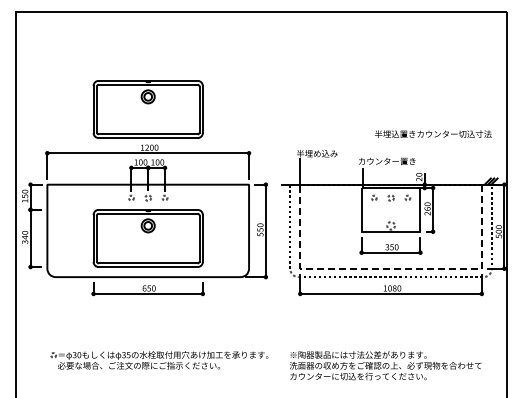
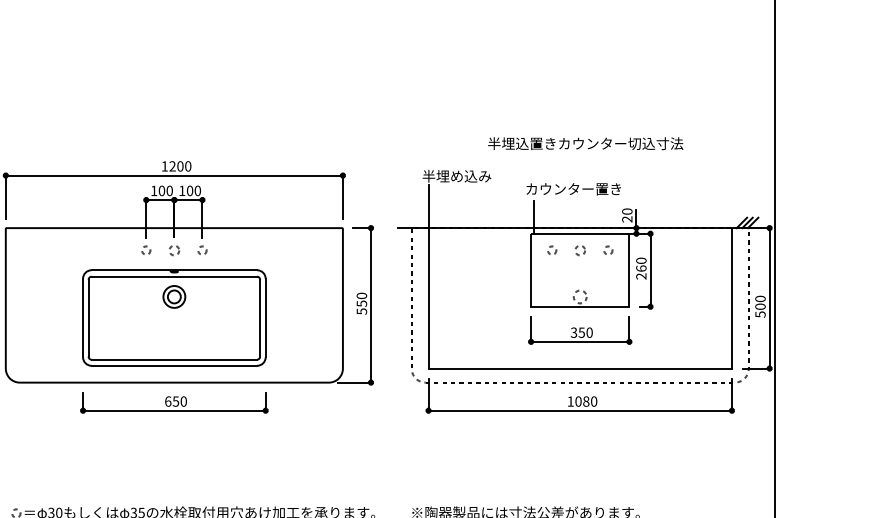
part: (147, 109) -> (173, 102), removed
text: (433, 133) -> (585, 142), moved
line: (391, 268) -> (580, 368), dashed -> solid

